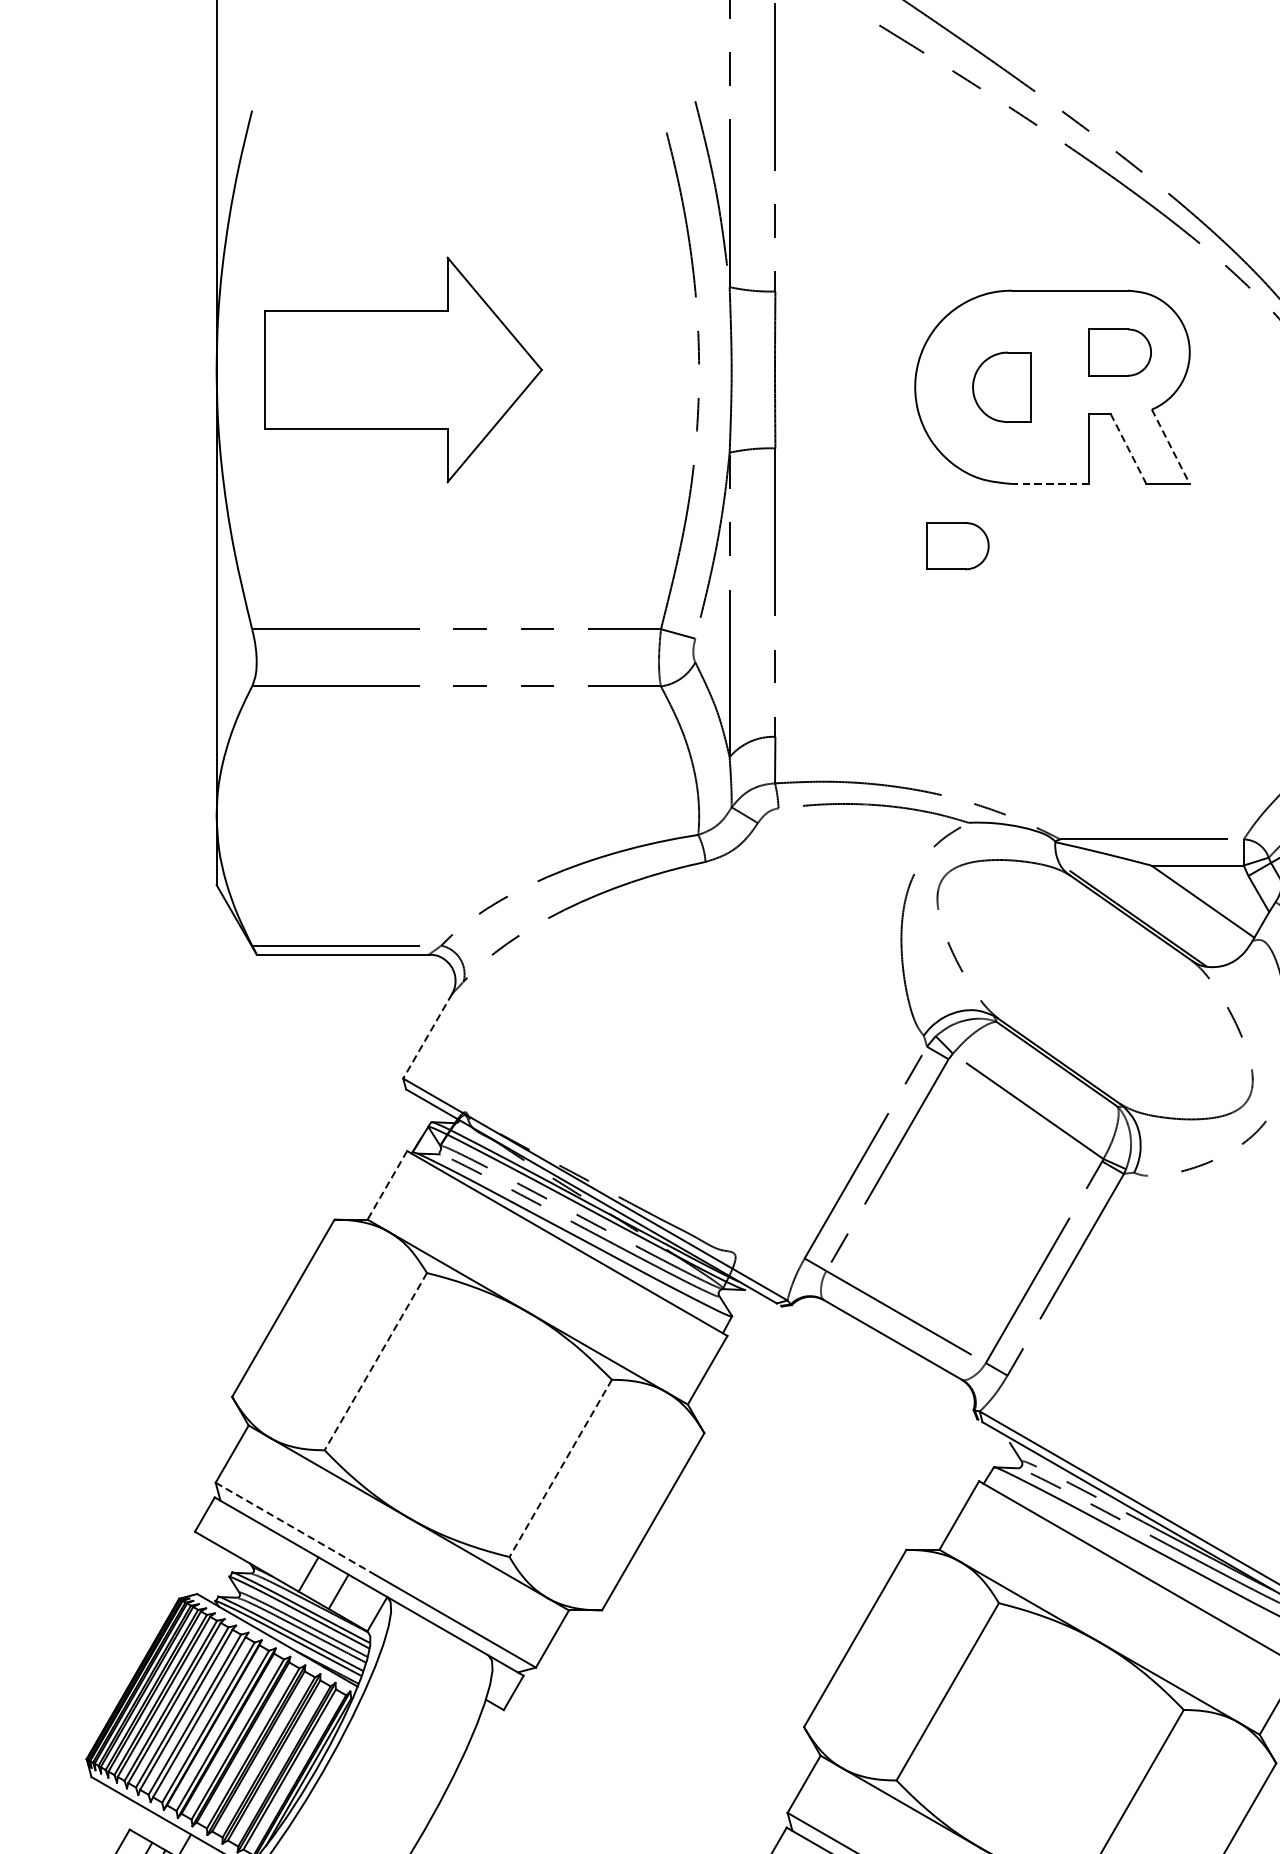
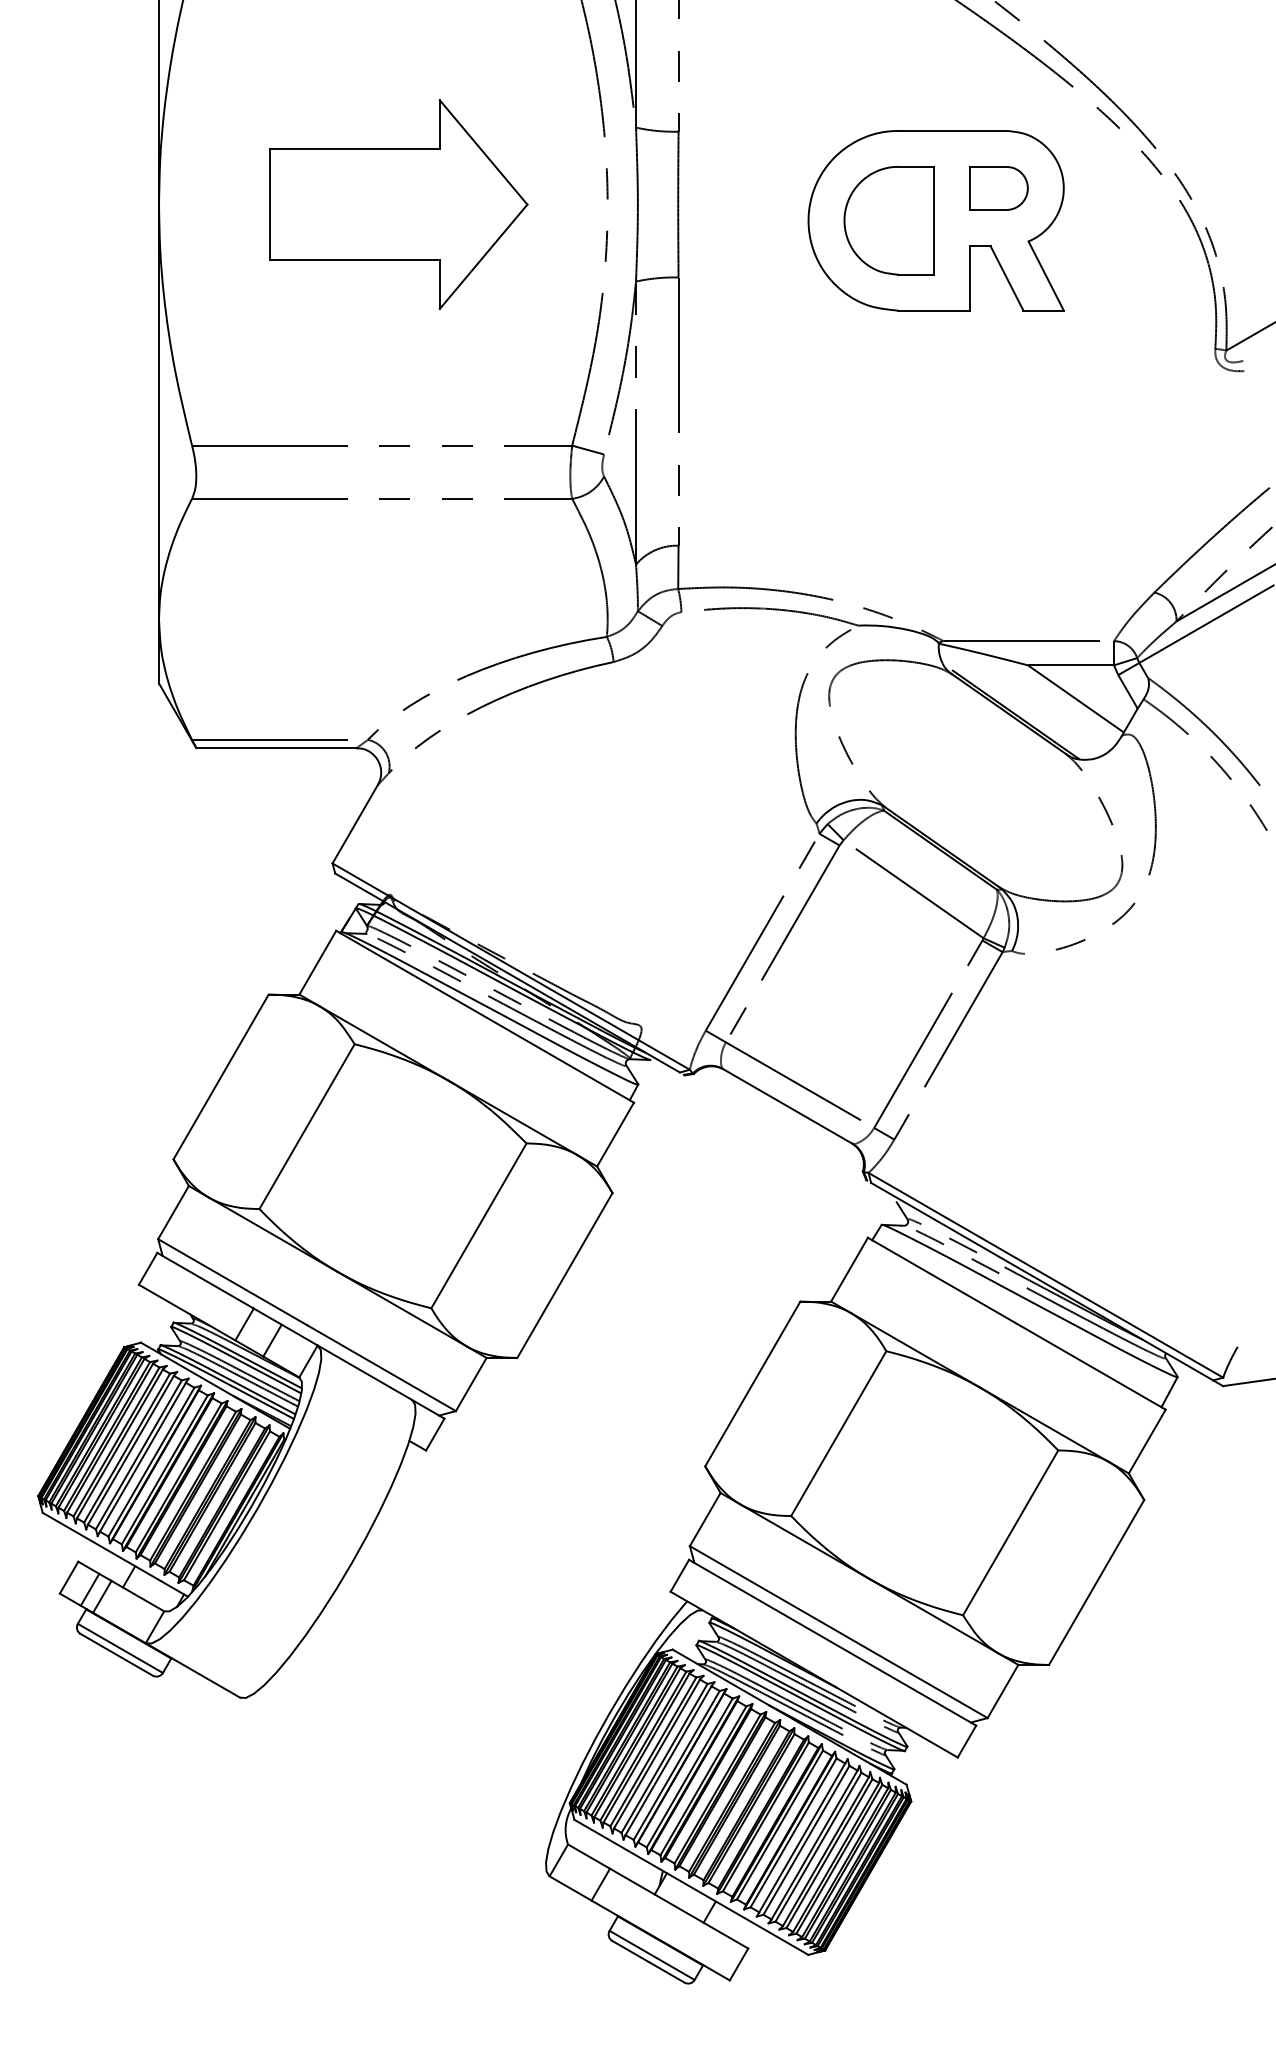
part: (403, 369) -> (398, 204), moved
part: (1001, 387) -> (888, 220), size x1.67
line: (1171, 447) -> (1046, 276), dashed -> solid
line: (1128, 448) -> (1006, 277), dashed -> solid
line: (1050, 483) -> (934, 310), dashed -> solid
part: (957, 546) -> (847, 368), removed
line: (427, 1036) -> (355, 824), dashed -> solid
line: (387, 1185) -> (317, 962), dashed -> solid
line: (375, 1362) -> (306, 1127), dashed -> solid
line: (560, 1469) -> (478, 1226), dashed -> solid
line: (295, 1529) -> (232, 1282), dashed -> solid

